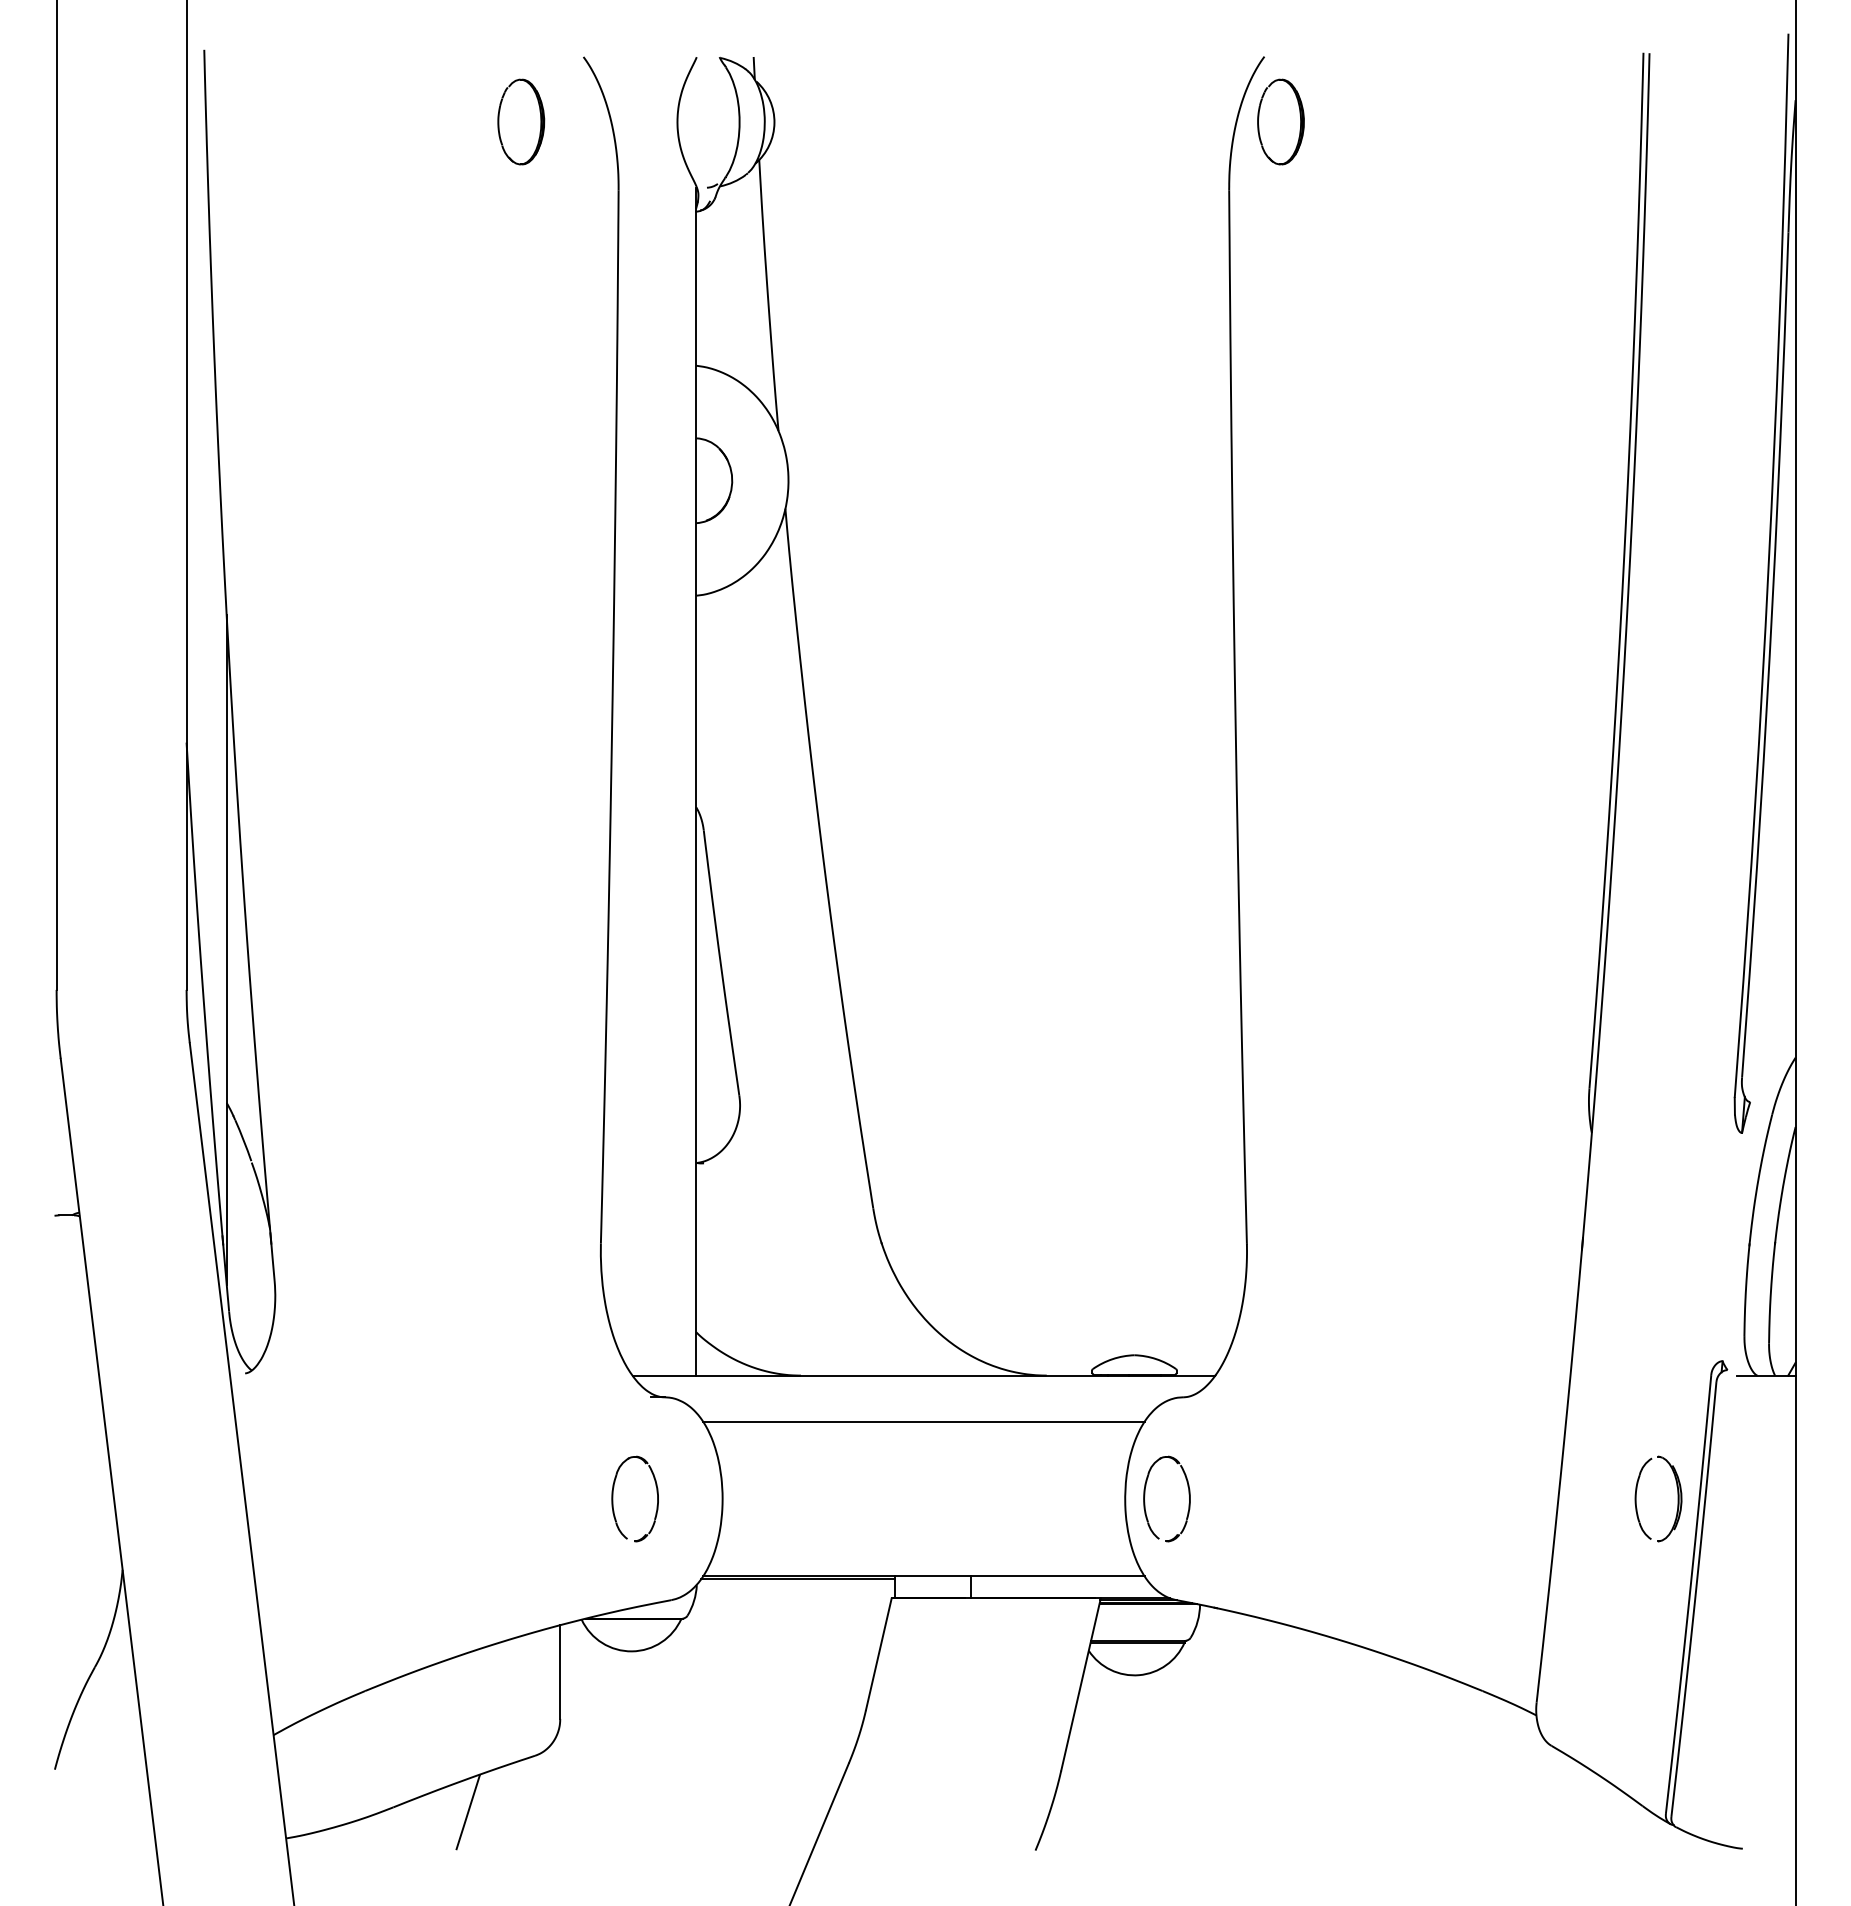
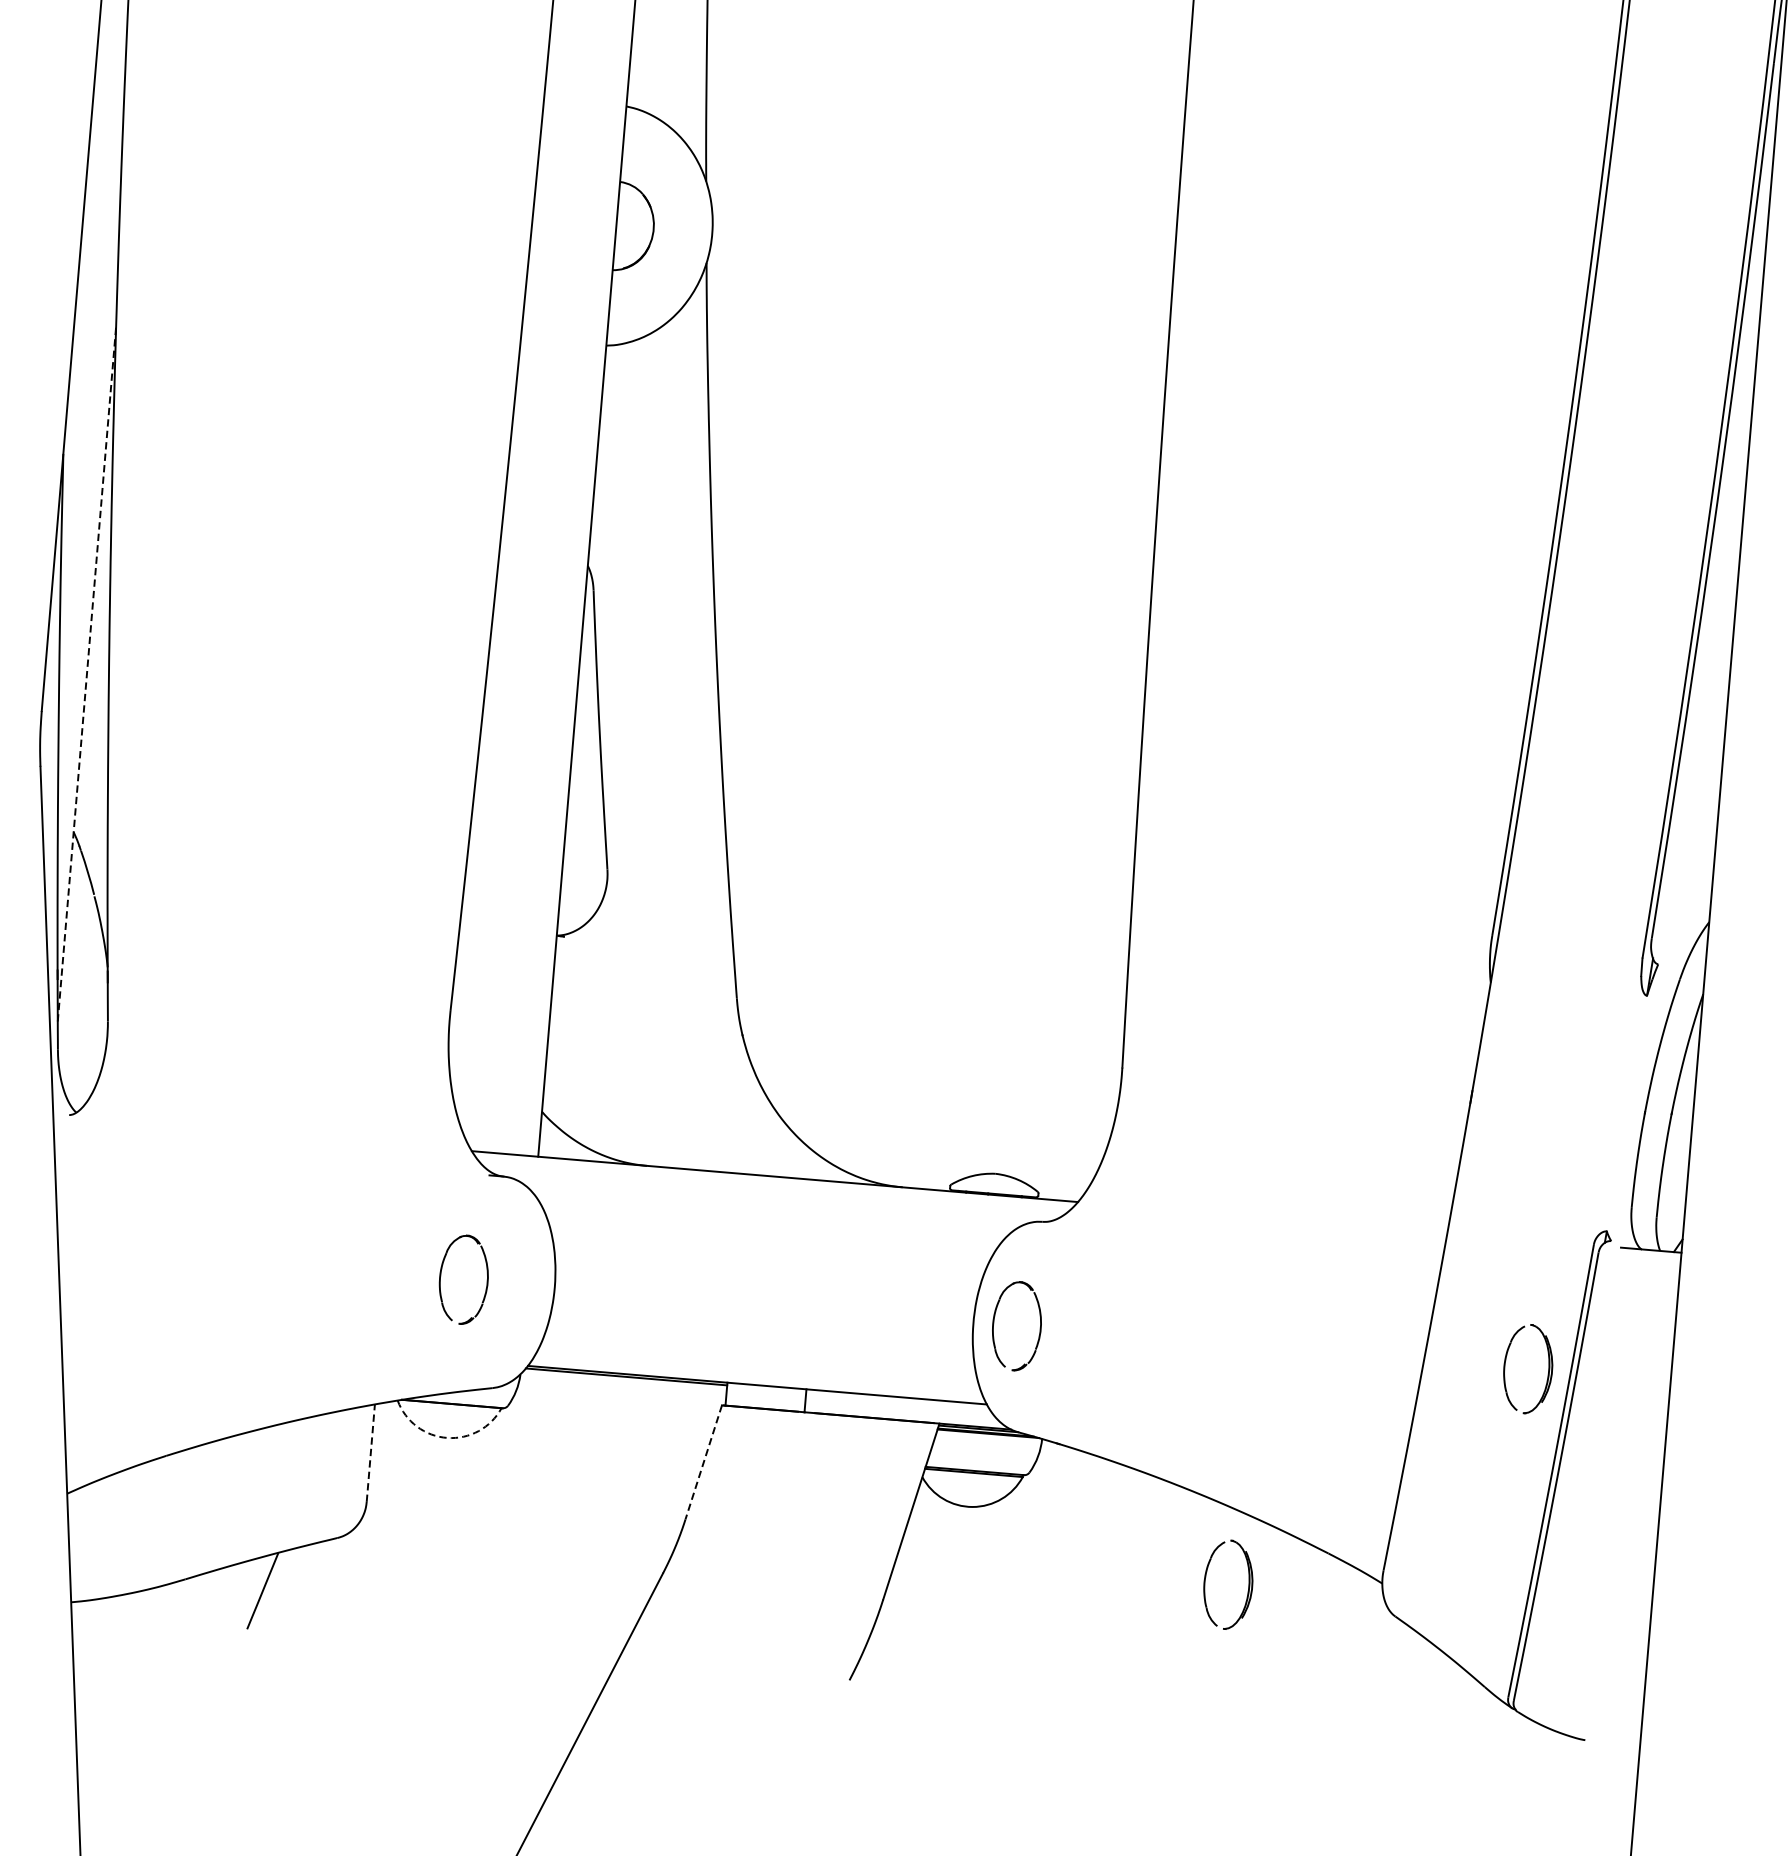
line: (226, 950) -> (86, 673), solid -> dashed
line: (923, 1421) -> (770, 1224), removed
arc: (632, 1651) -> (447, 1438), solid -> dashed
line: (878, 1654) -> (703, 1462), solid -> dashed
line: (560, 1672) -> (371, 1453), solid -> dashed
part: (1408, 1728) -> (1248, 1585), added

